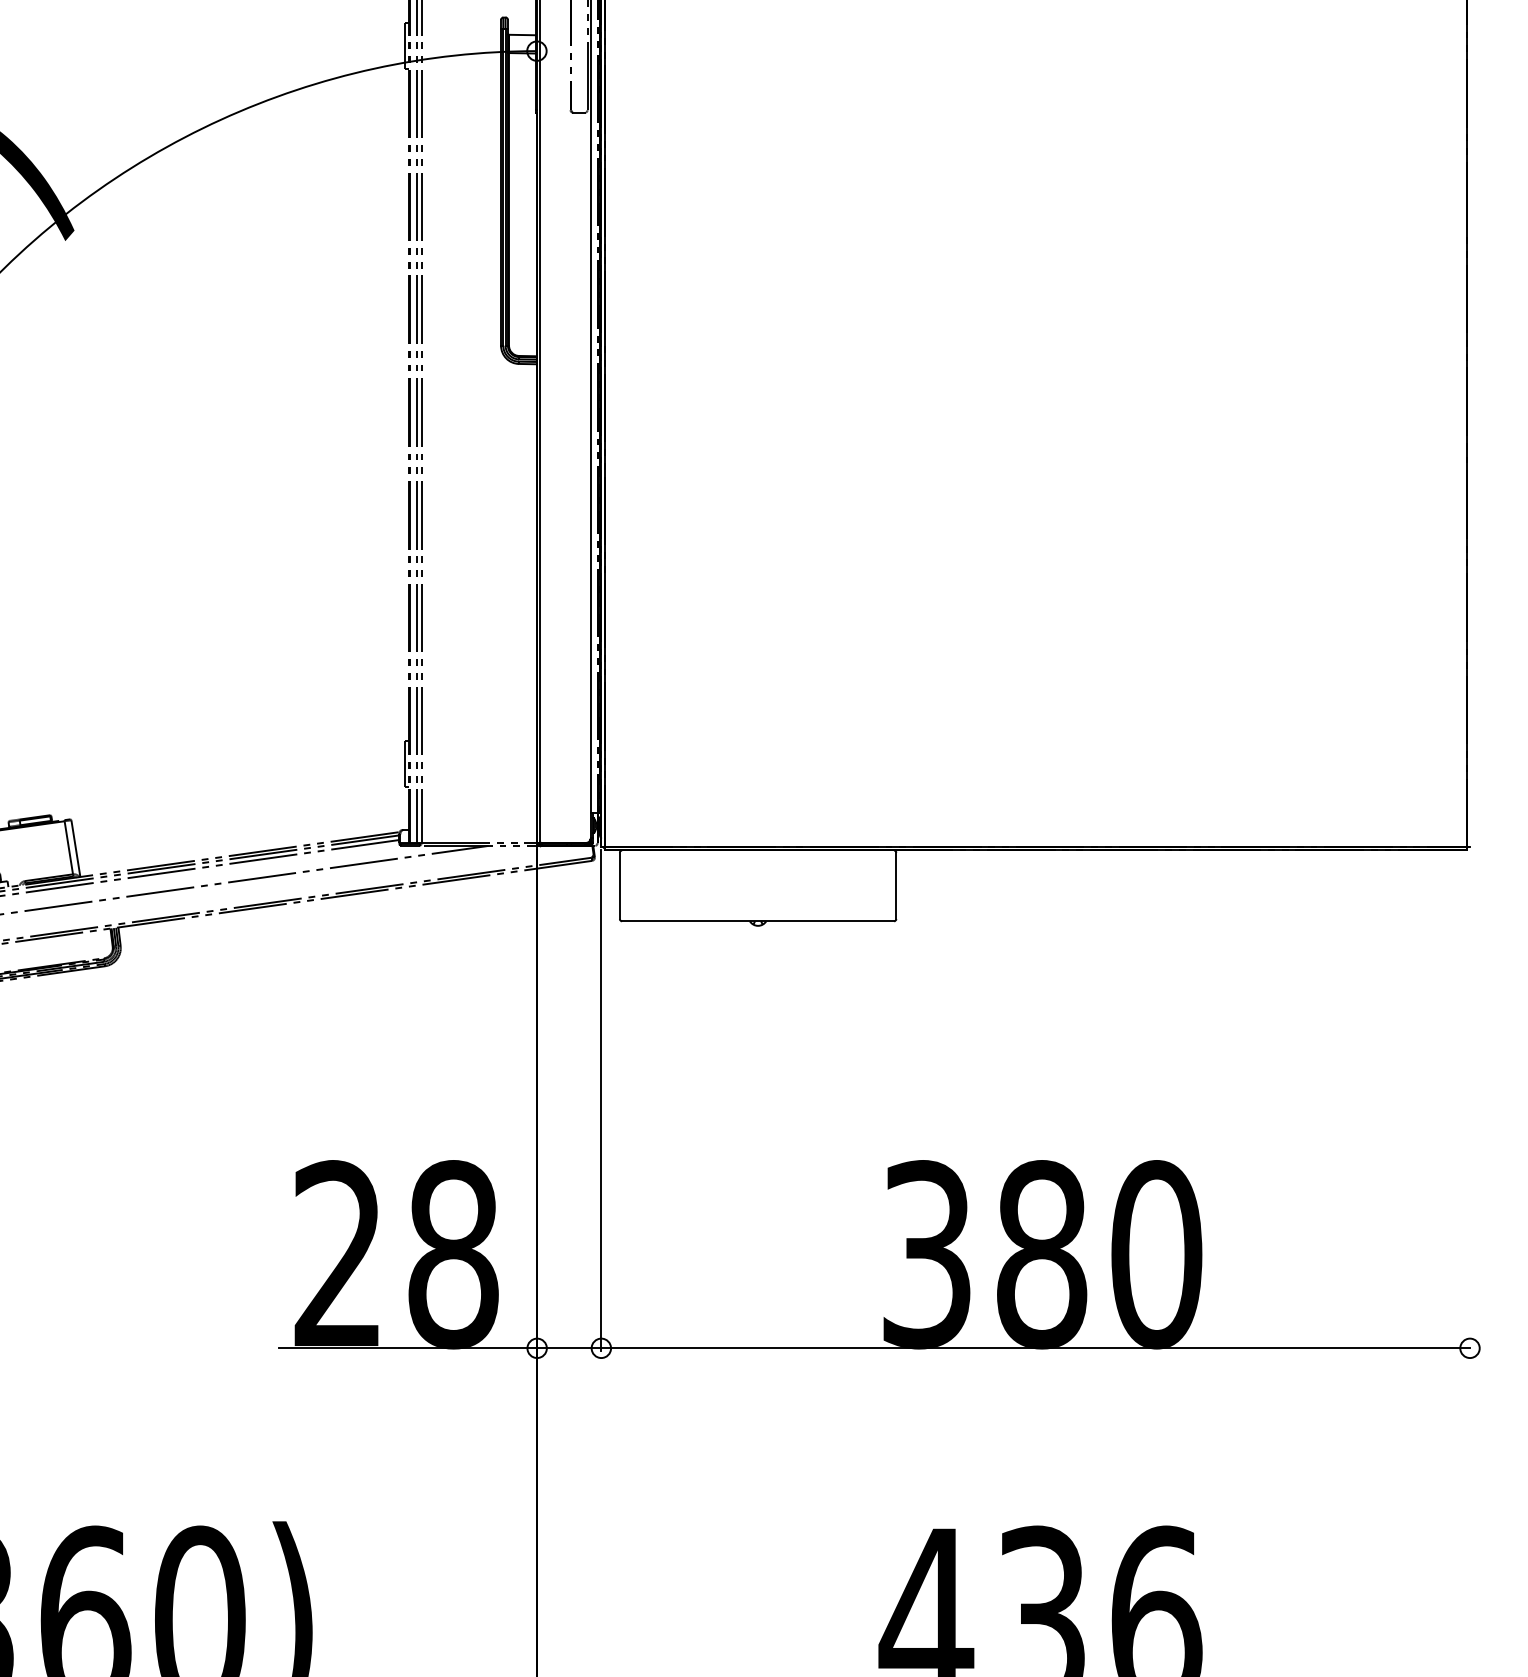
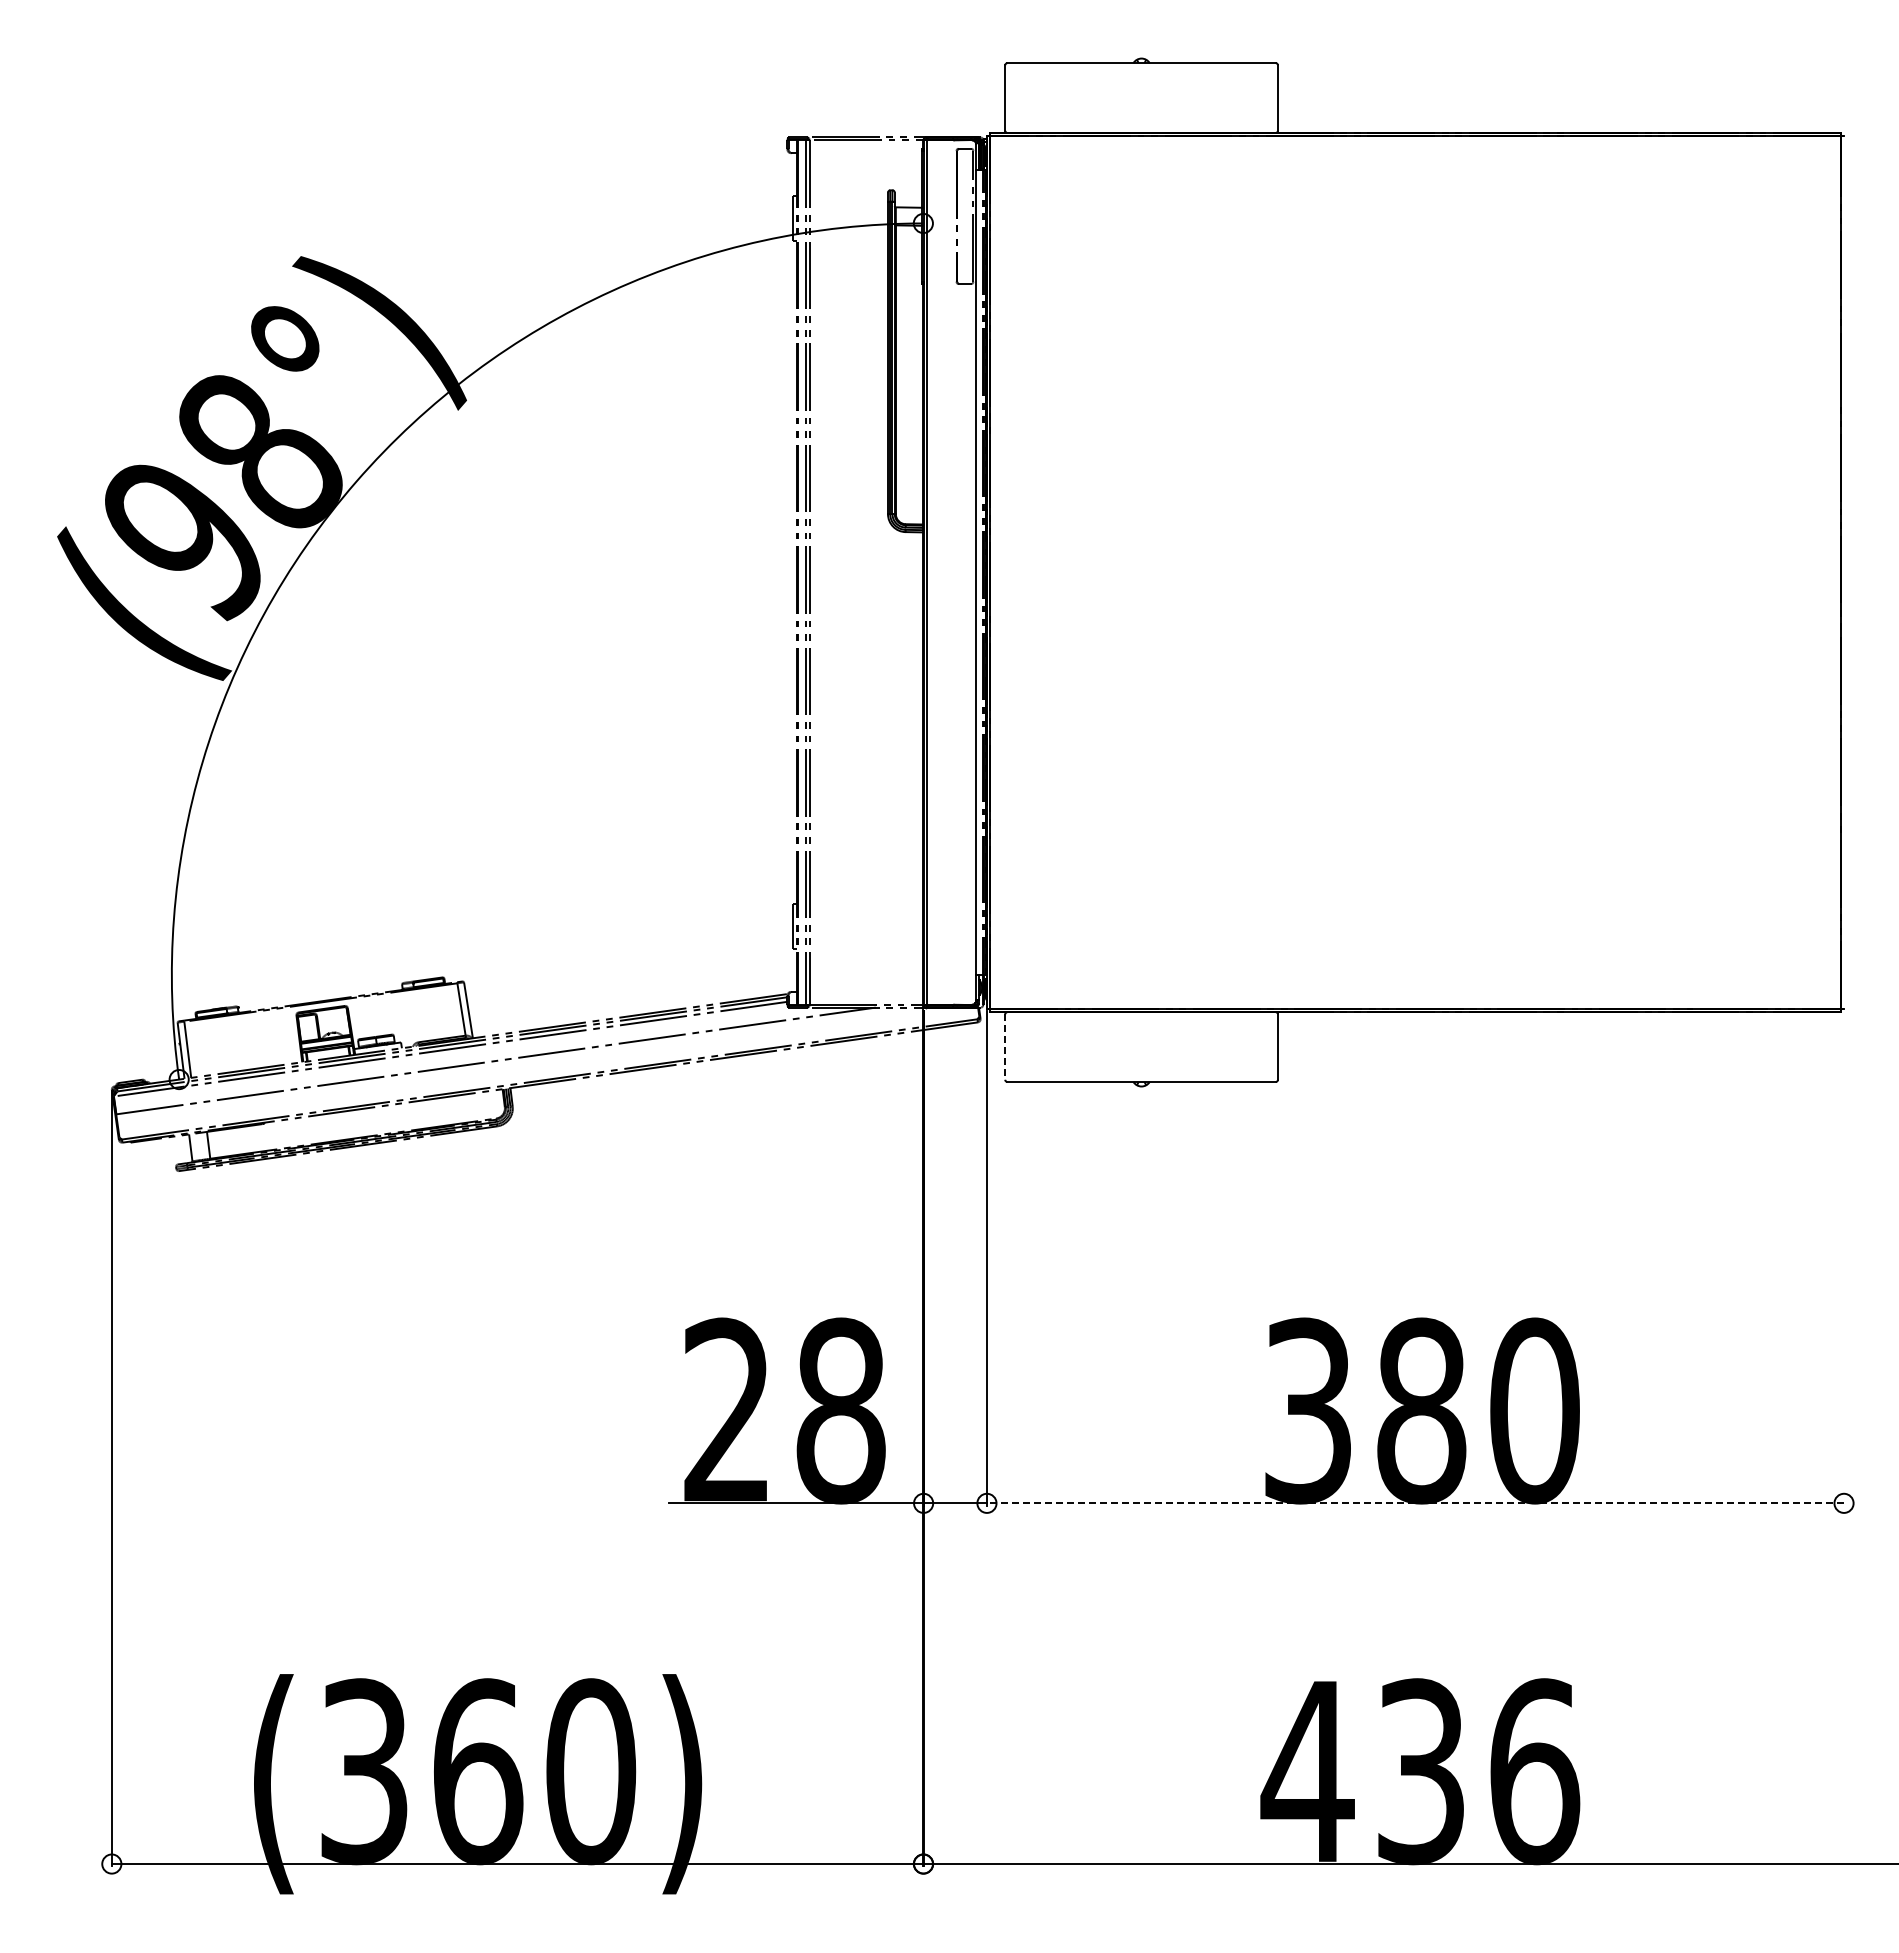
line: (620, 886) -> (1005, 1047), solid -> dashed
line: (1035, 1348) -> (1415, 1503), solid -> dashed

